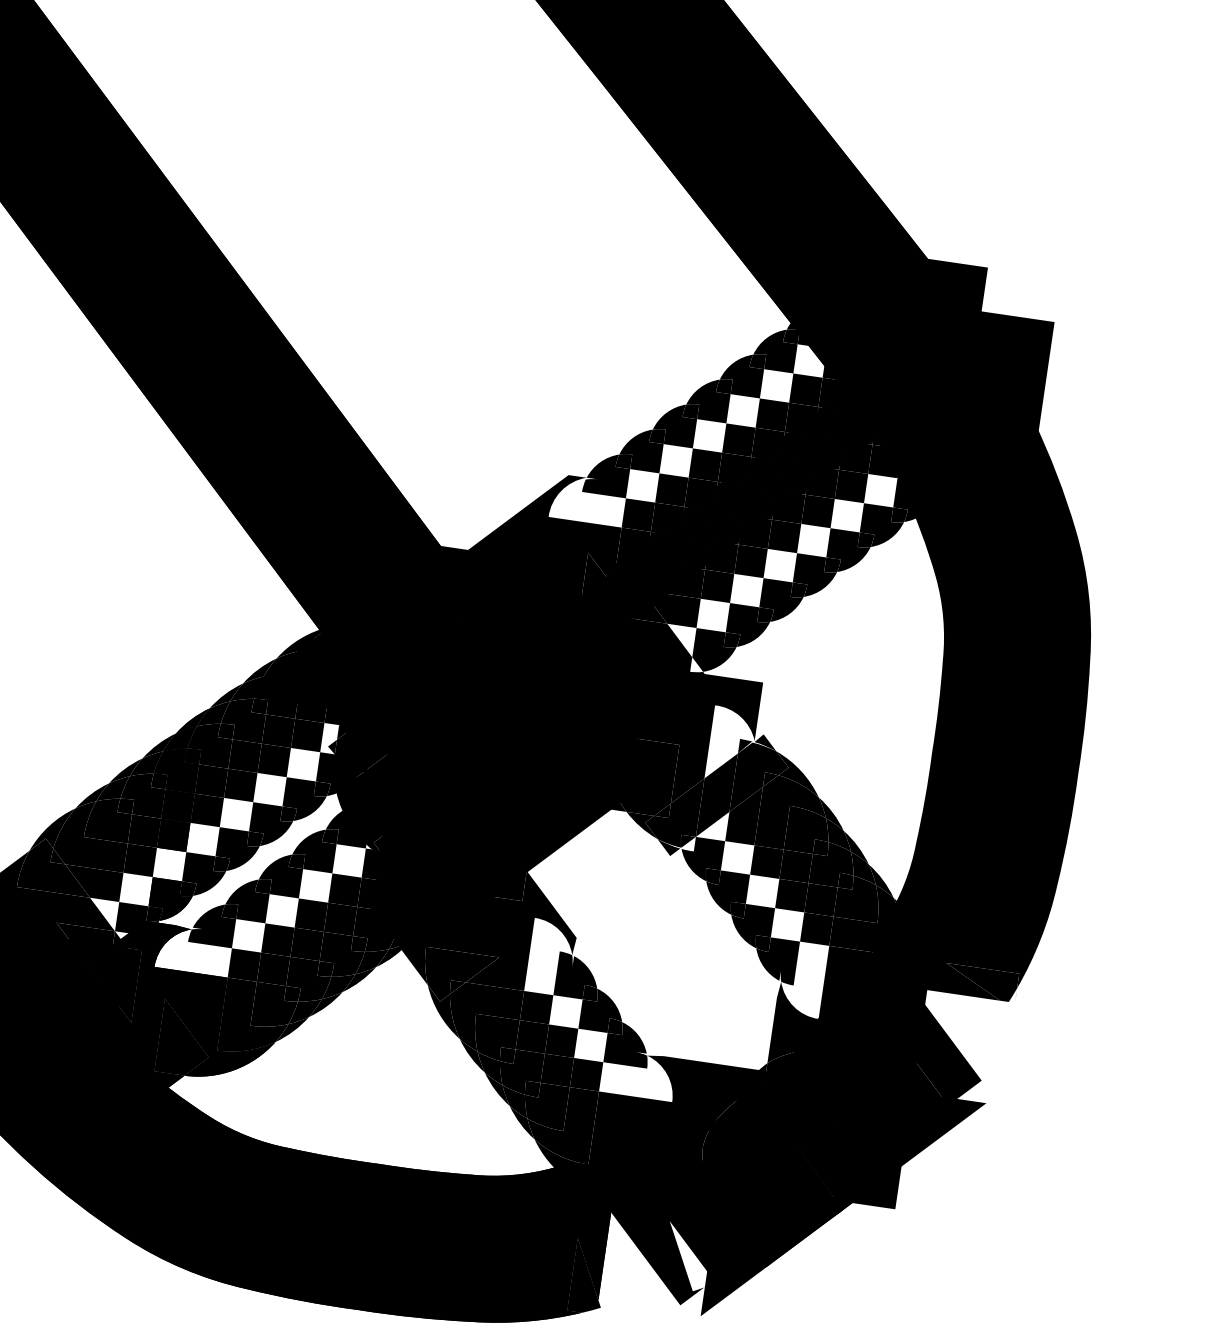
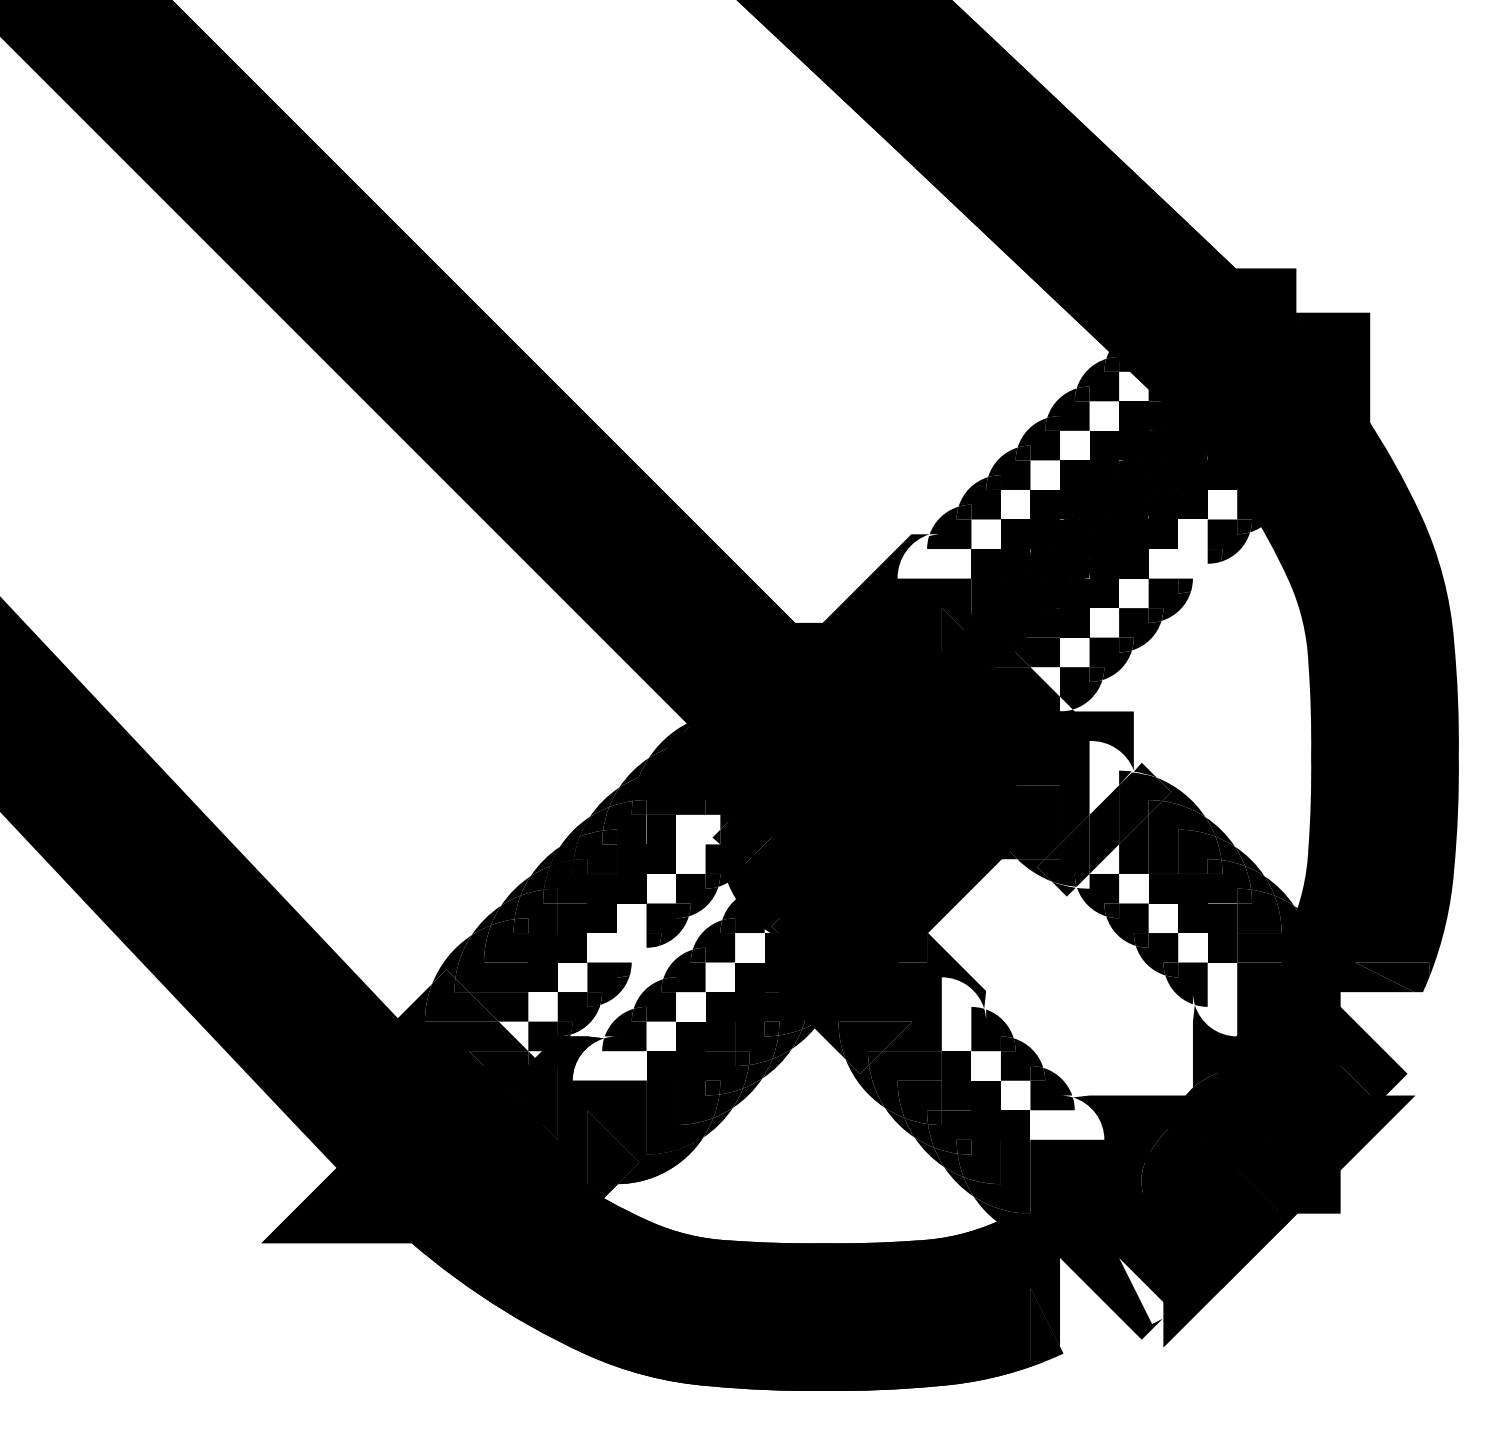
fill: (848, 552) -> (1199, 570), removed
fill: (307, 735) -> (690, 829), removed
fill: (236, 851) -> (637, 954), removed

